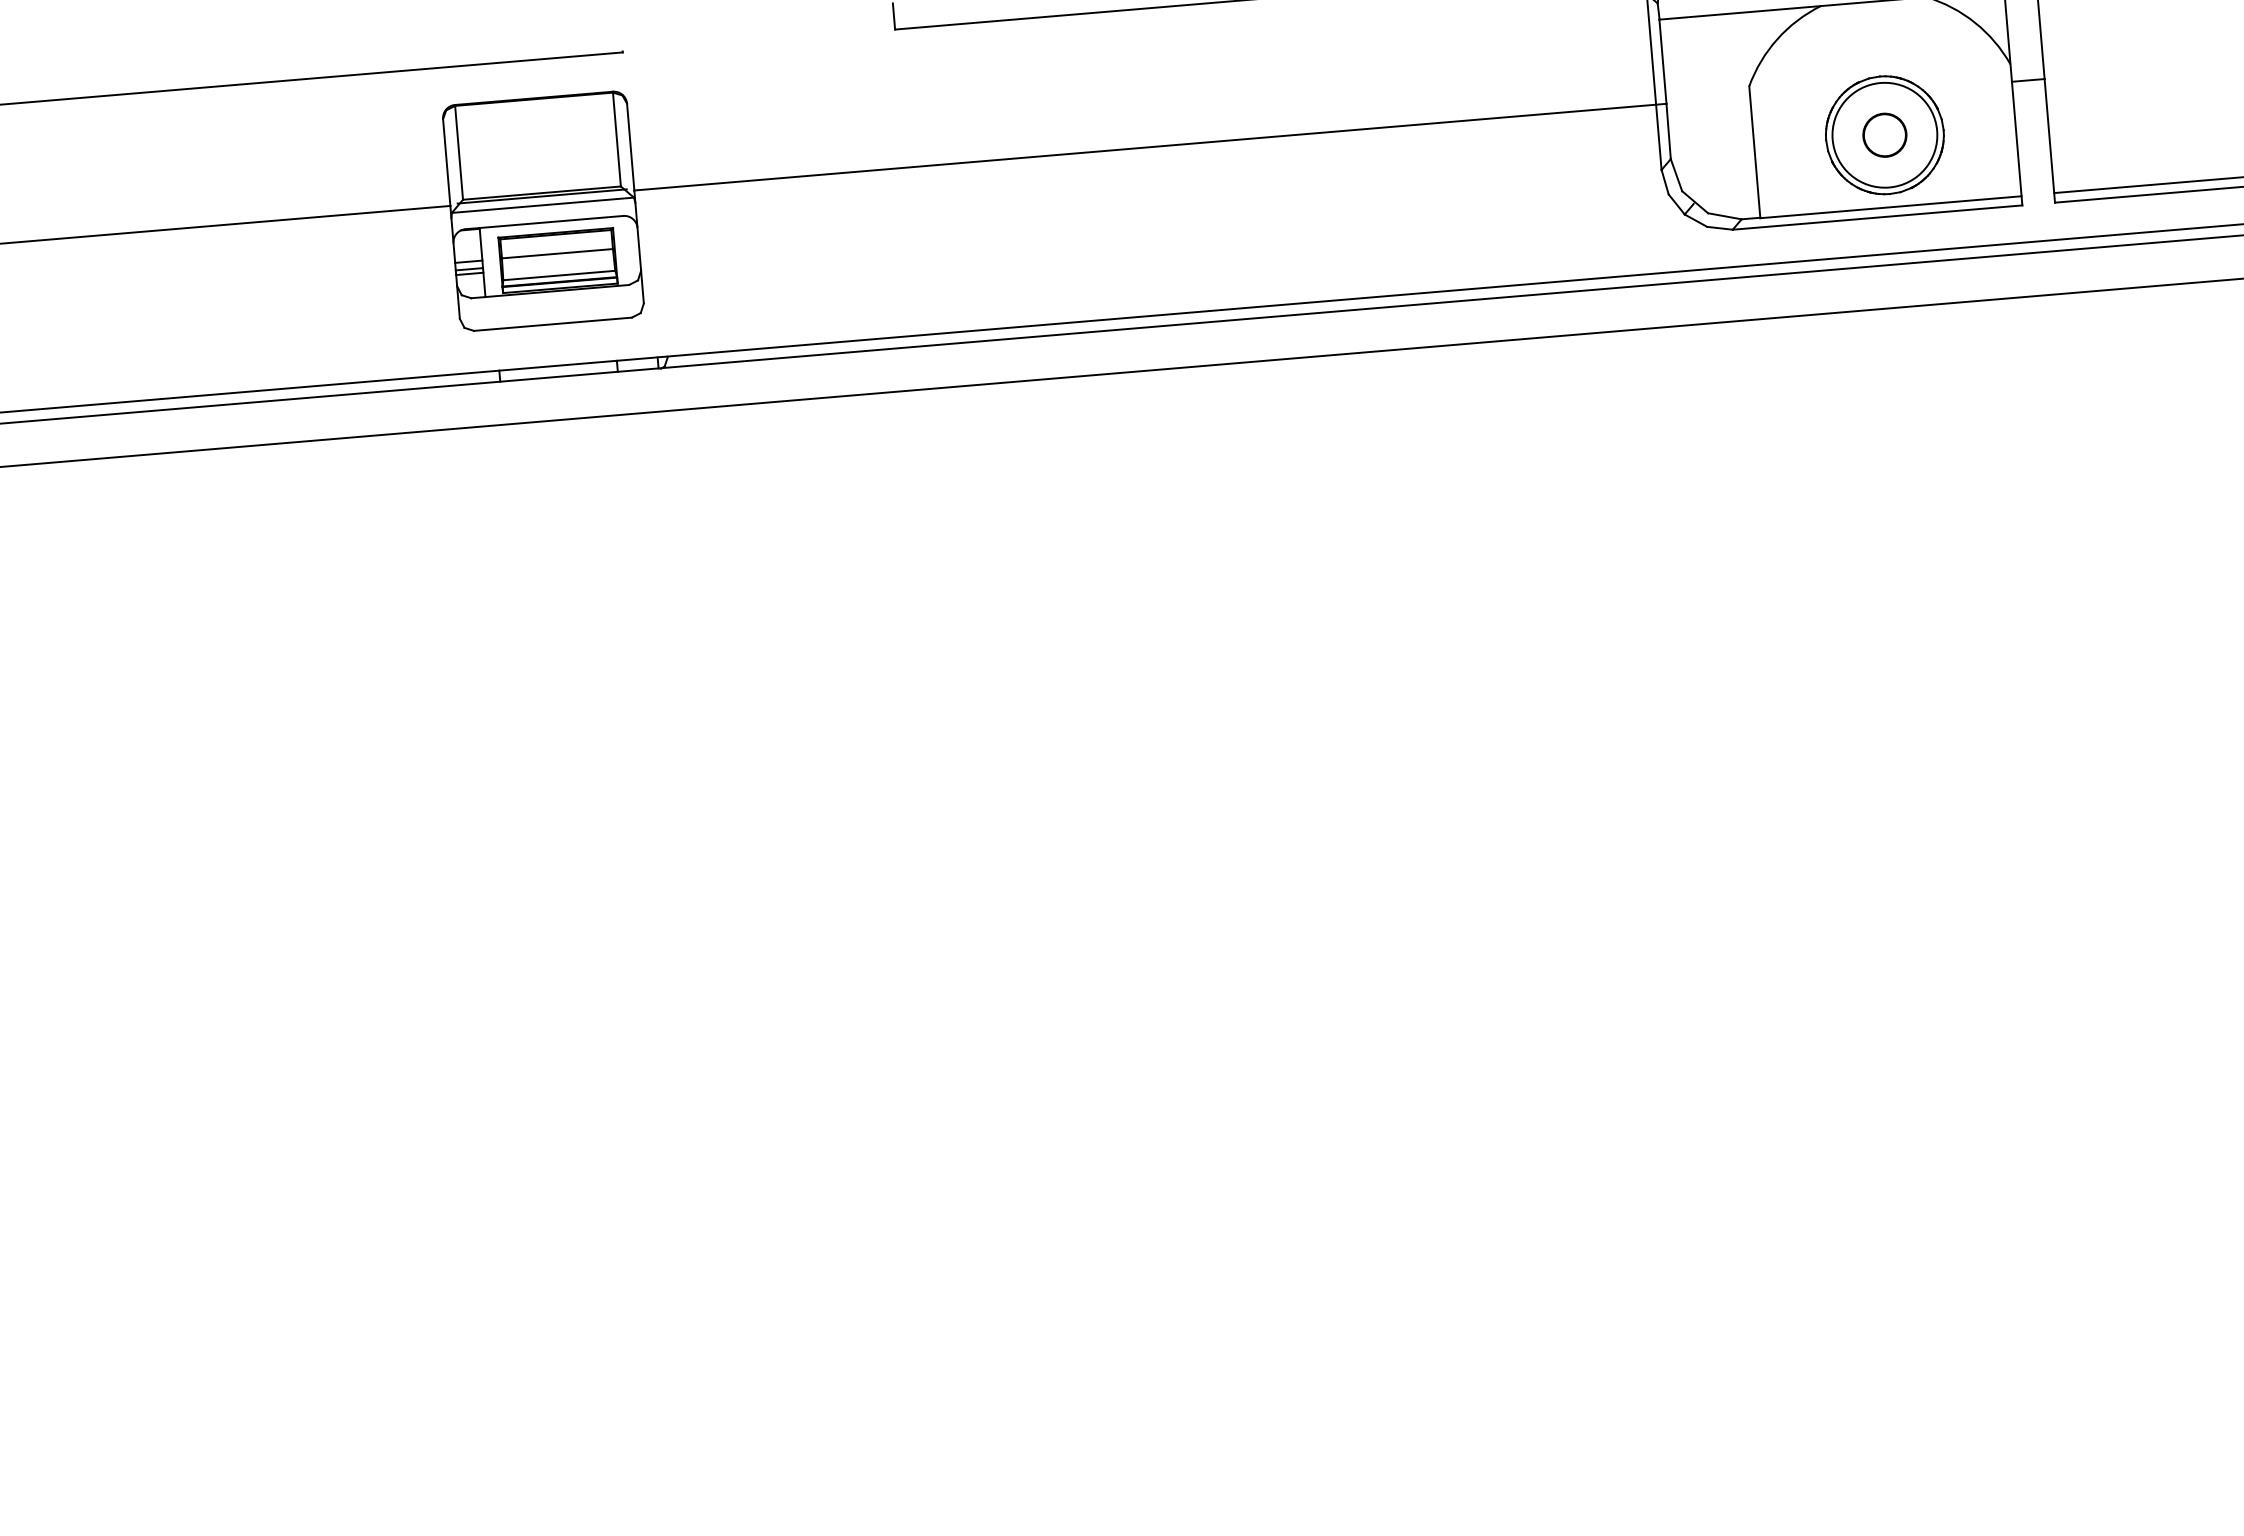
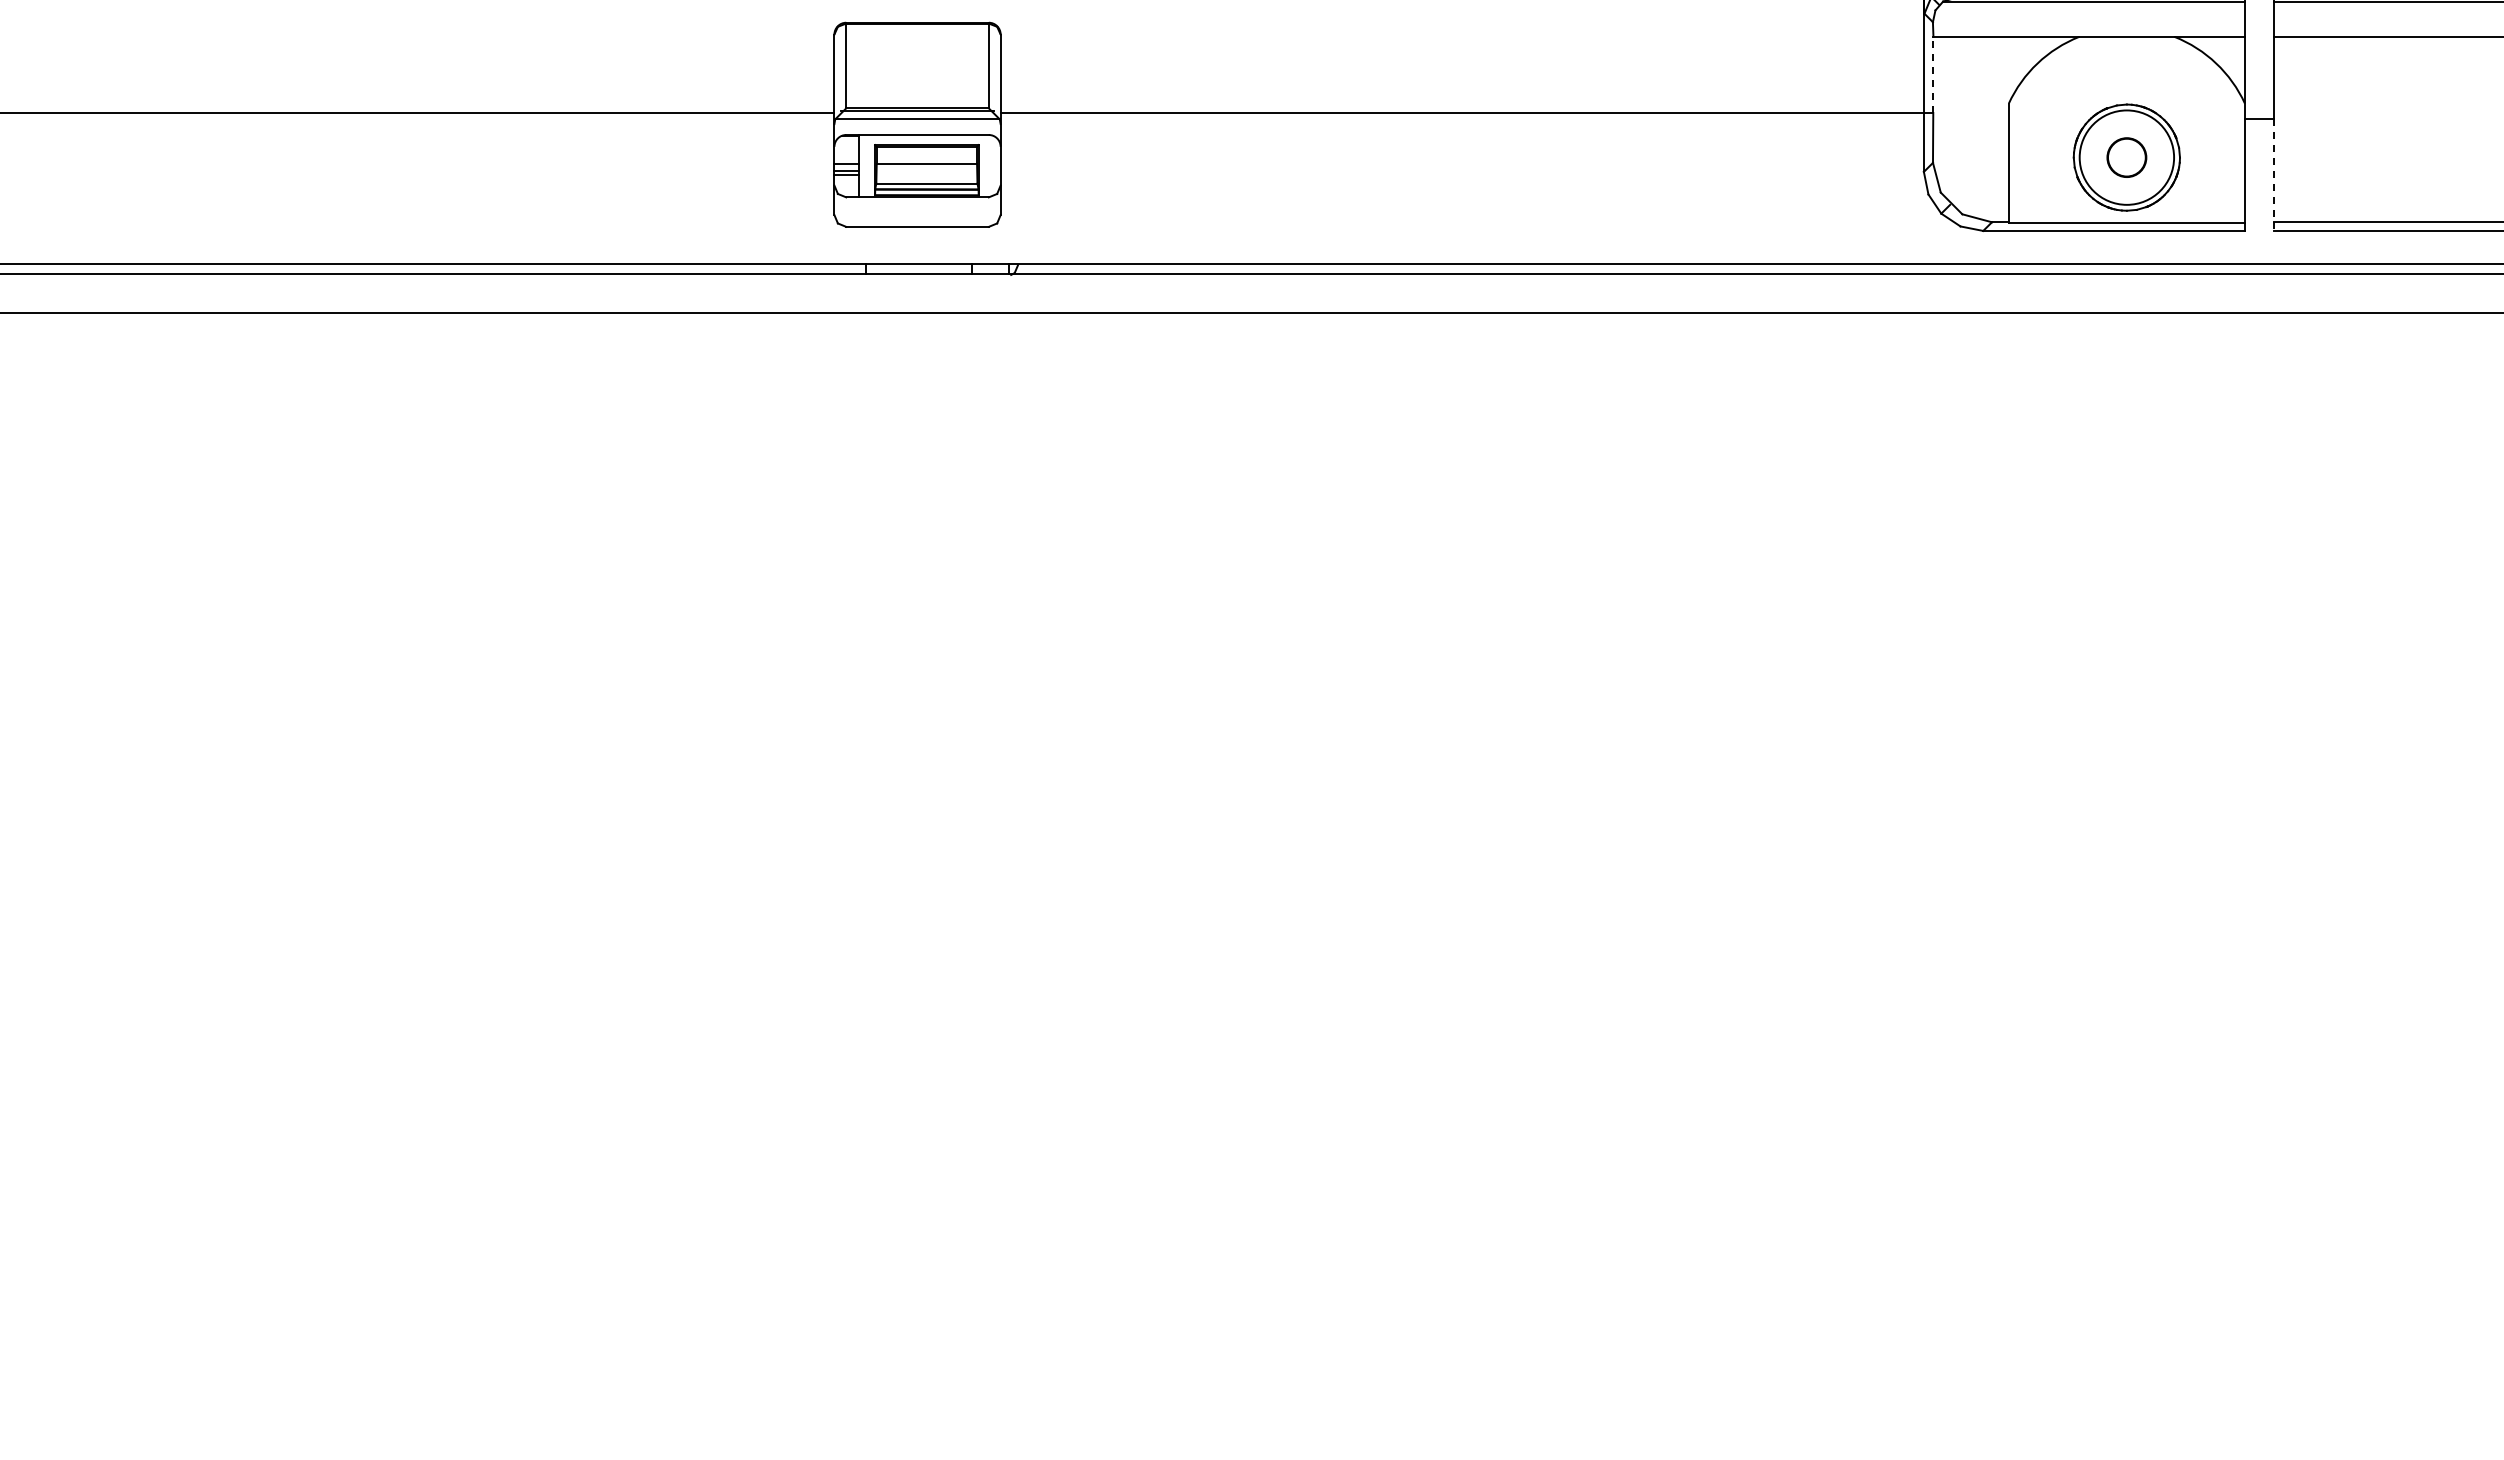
line: (1663, 61) -> (1933, 74), solid -> dashed
line: (2049, 141) -> (2274, 175), solid -> dashed

